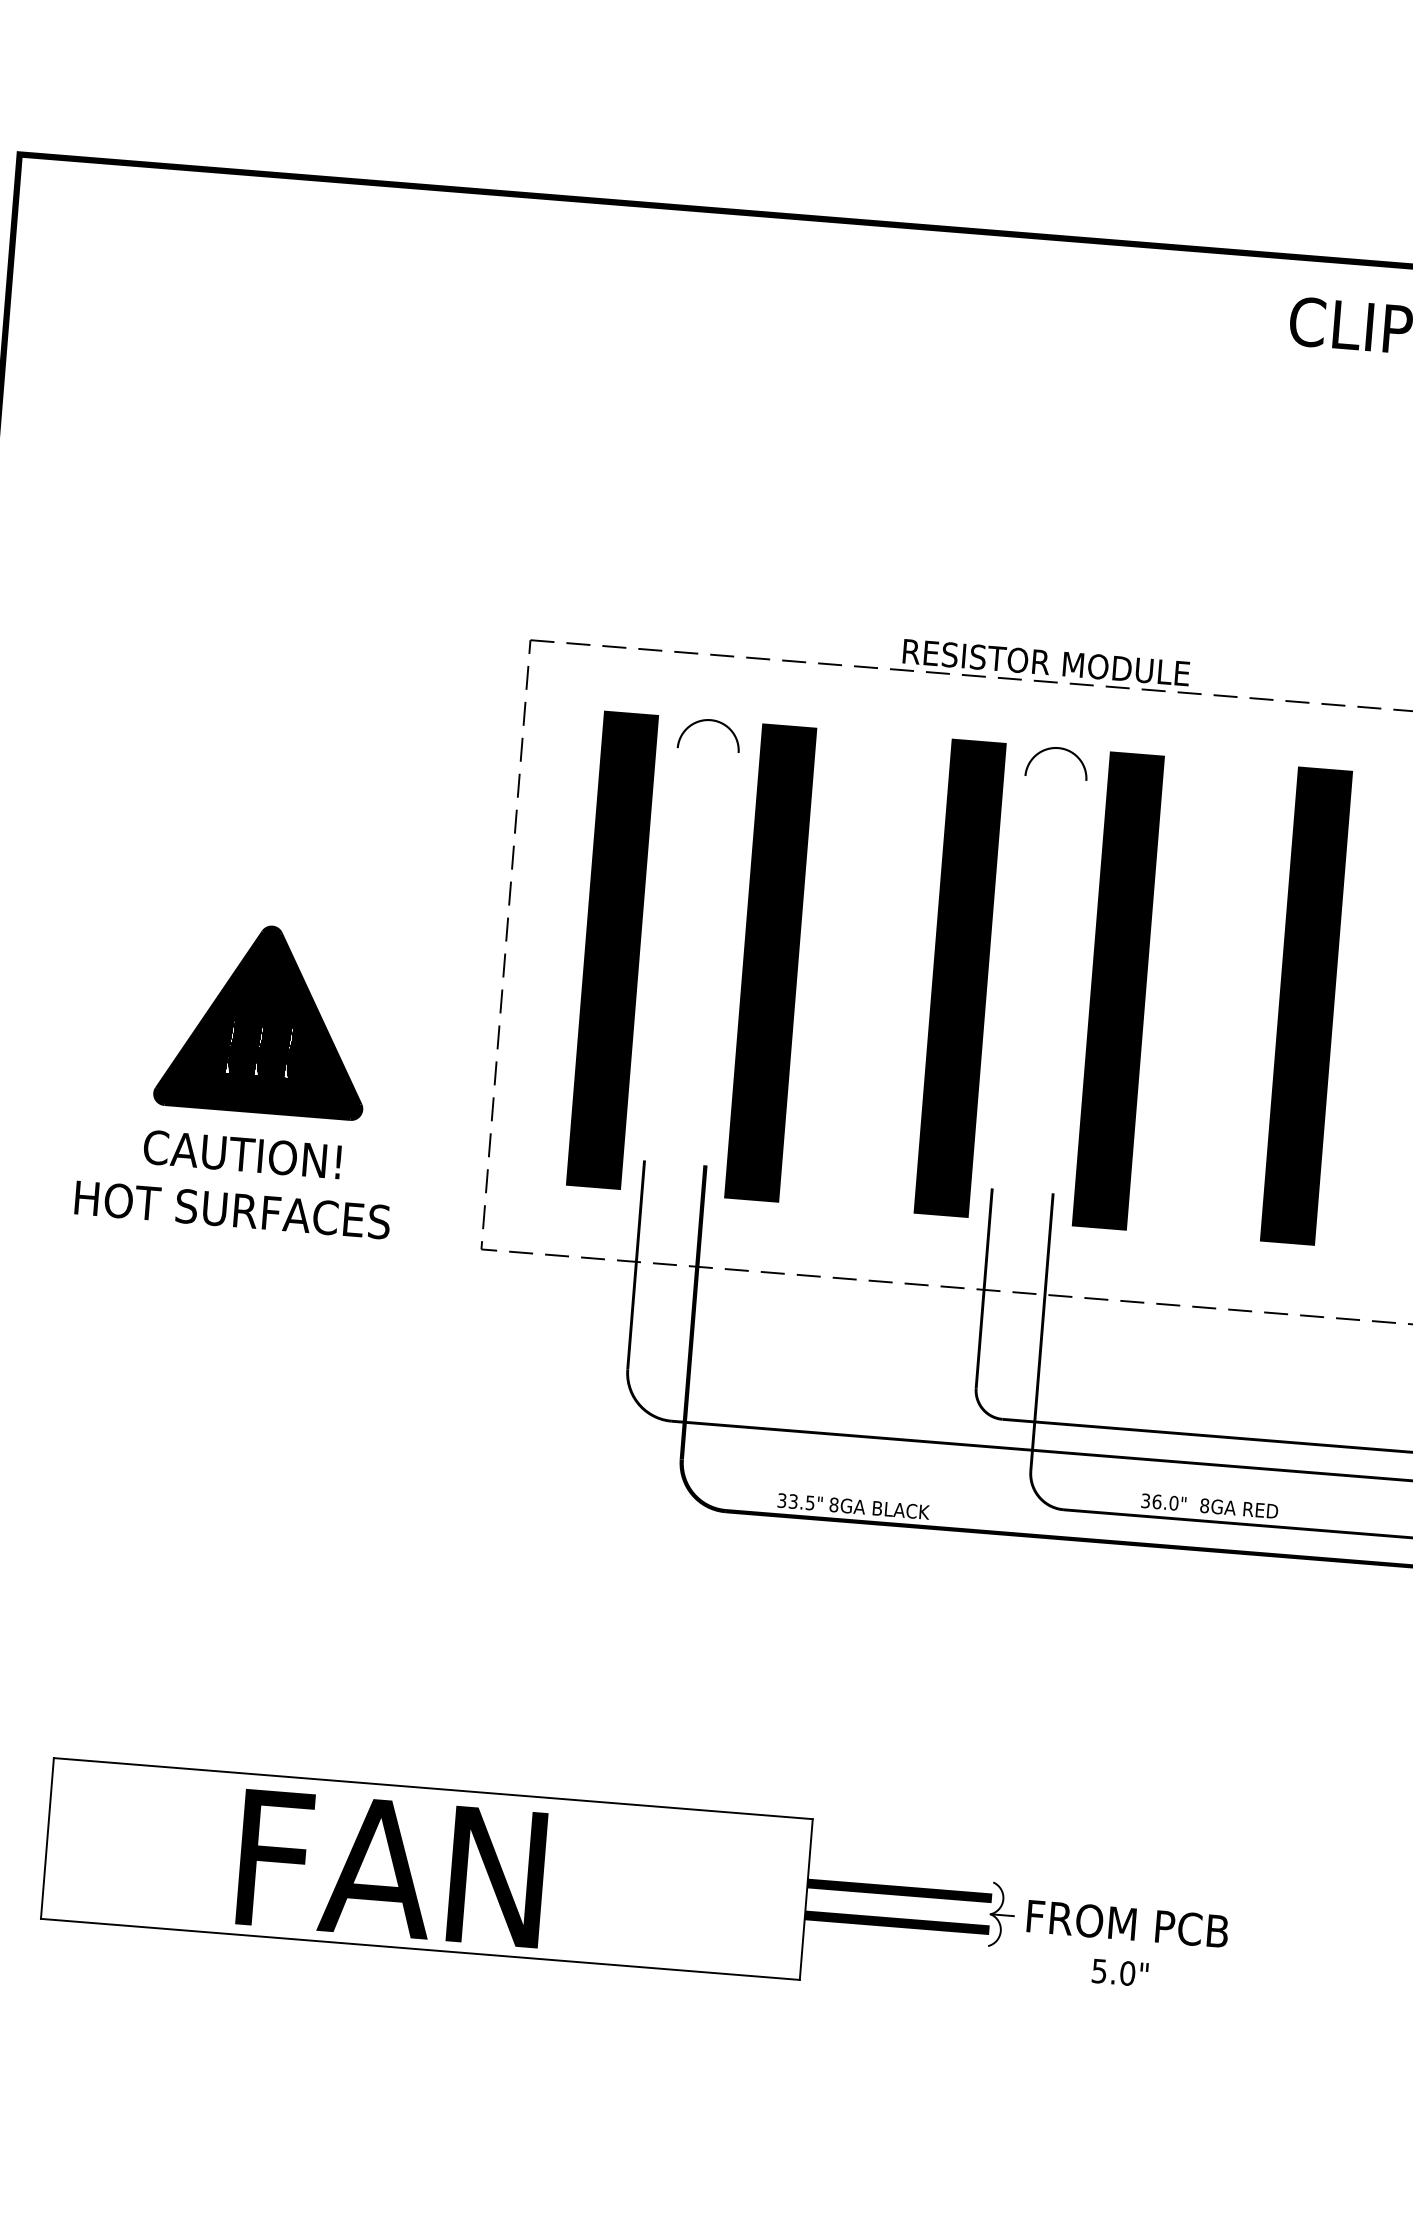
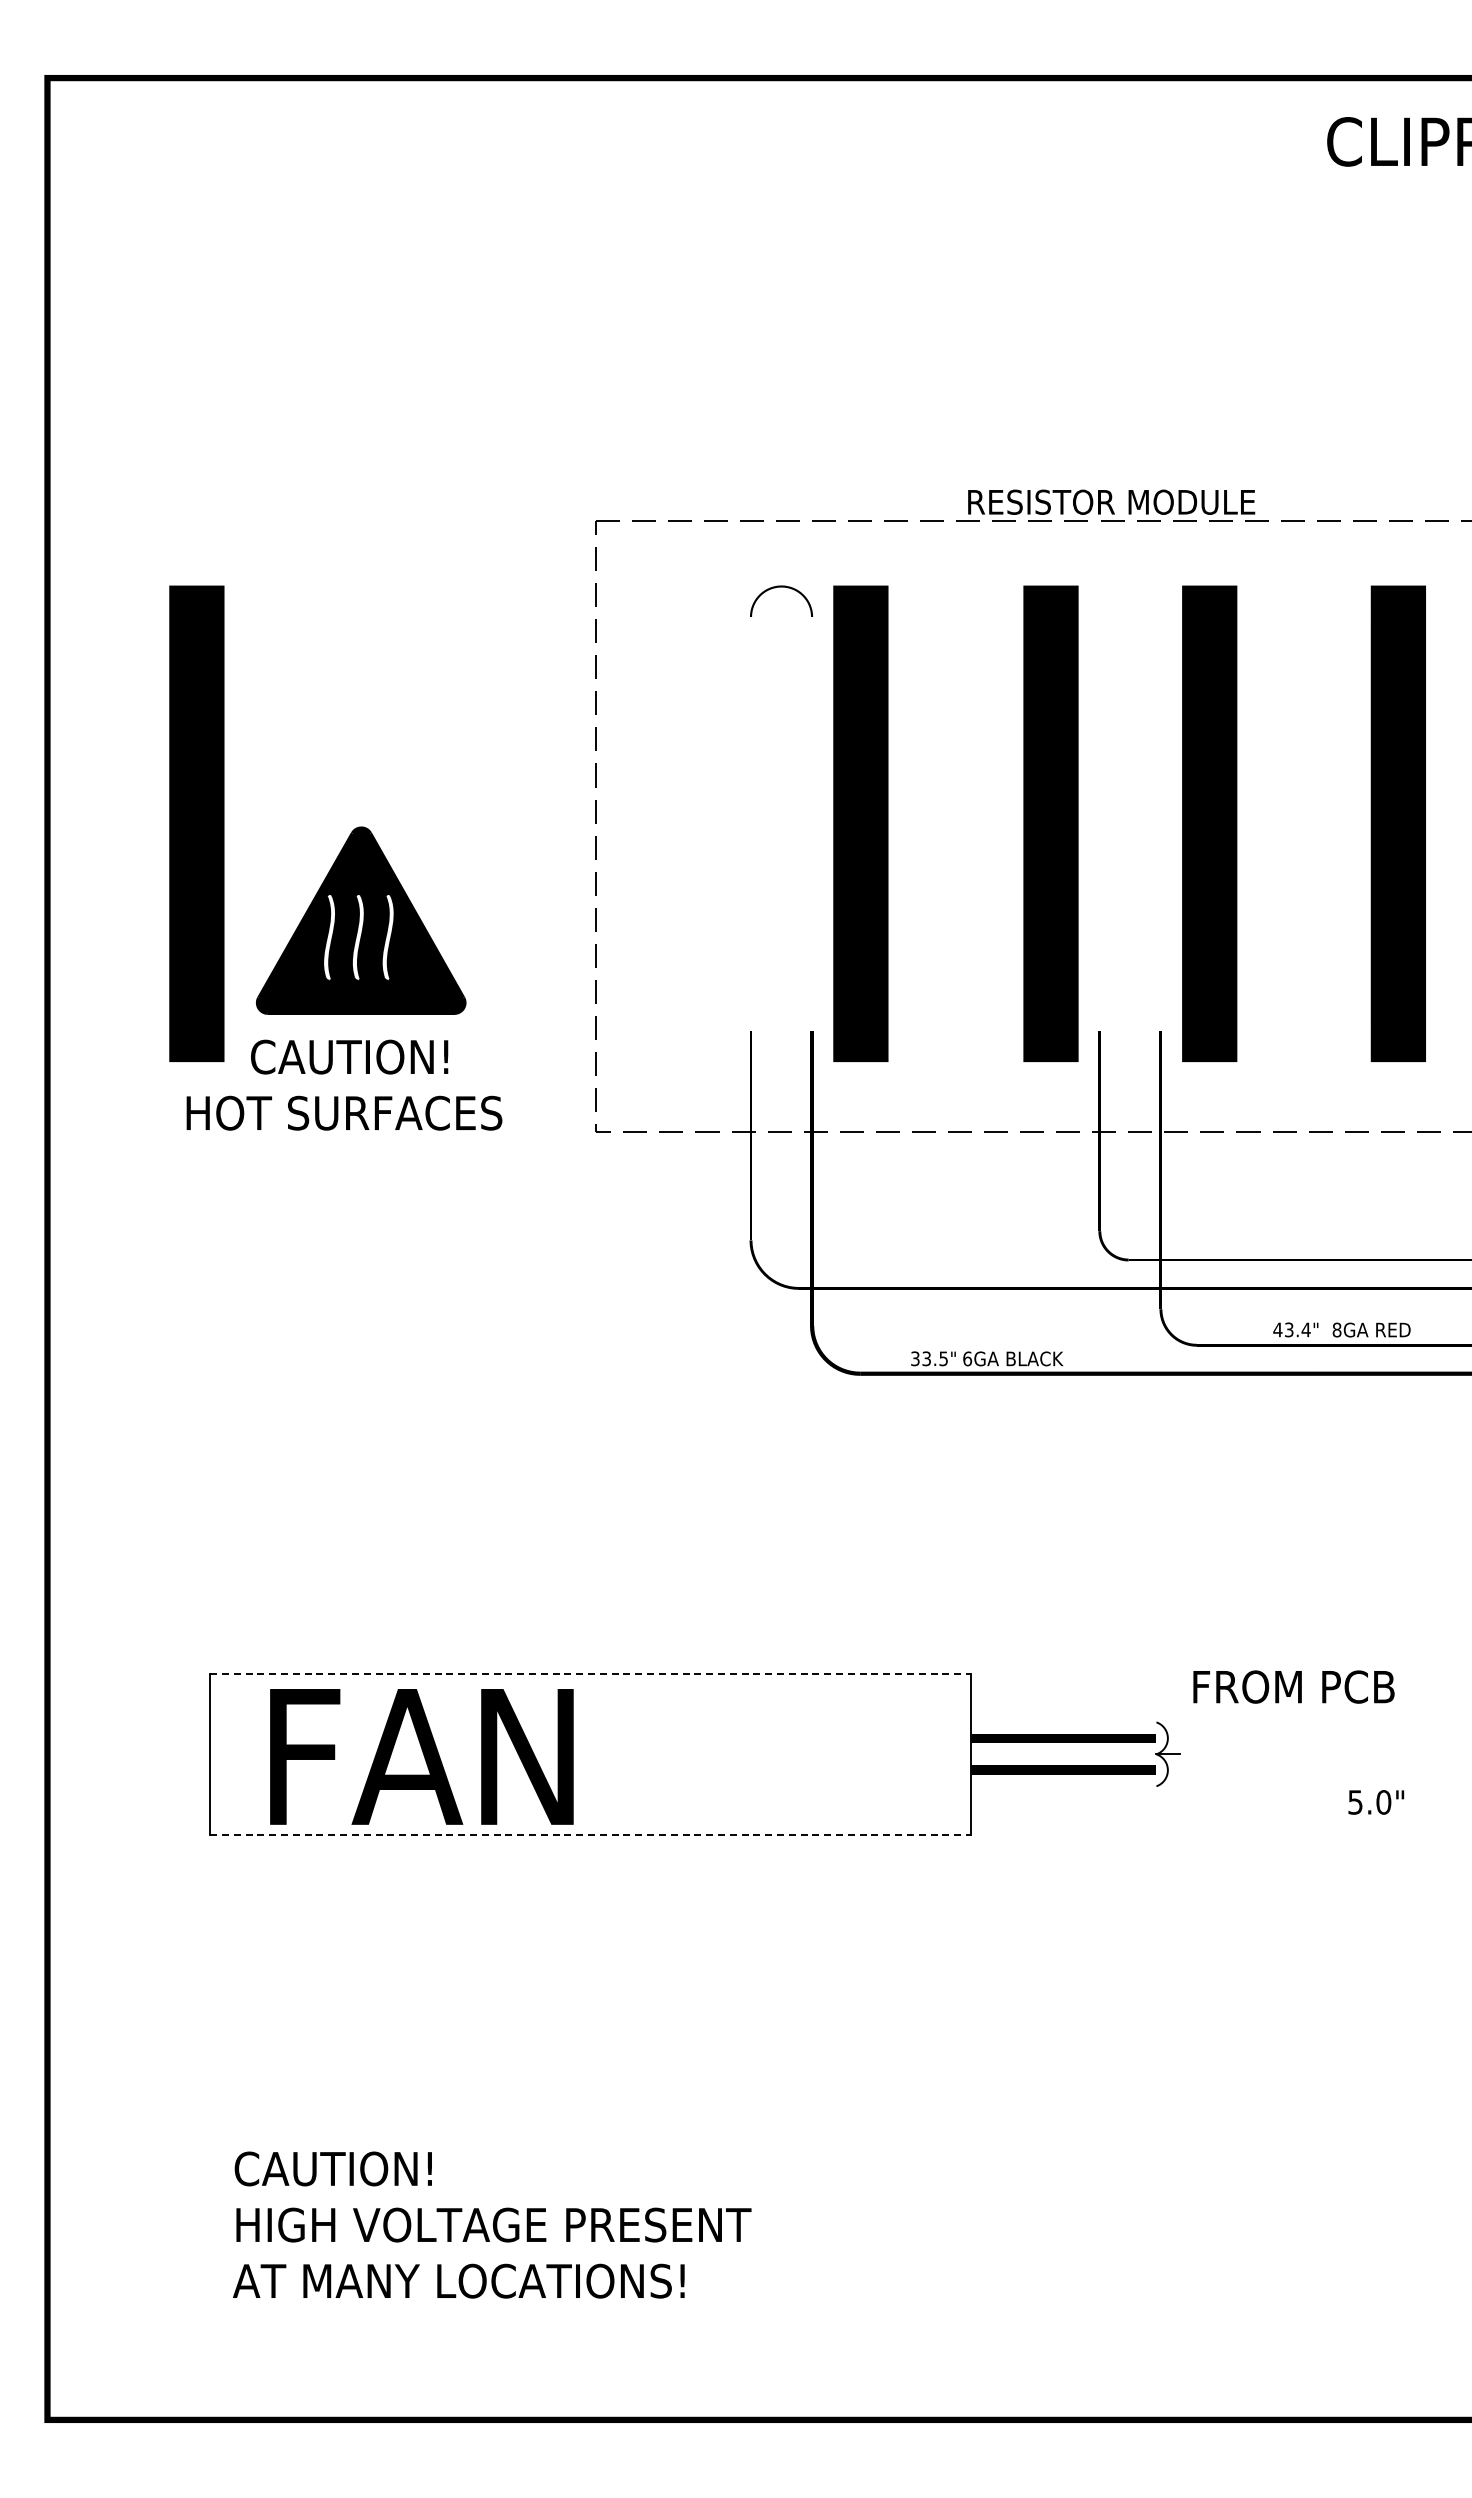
curve: (1057, 749) -> (1129, 587), removed
part: (108, 909) -> (196, 823), added
fill: (611, 949) -> (701, 823), removed
hatch: (231, 1033) -> (329, 937), removed
hatch: (259, 1036) -> (357, 937), removed
hatch: (289, 1038) -> (387, 937), removed
text: (1159, 1501) -> (1291, 1329), 36.0" -> 43.4"
text: (834, 1504) -> (967, 1358), 8GA -> 6GA
line: (433, 1788) -> (590, 1673), solid -> dashed
text: (391, 1868) -> (421, 1756), moved
text: (1127, 1923) -> (1293, 1686), moved
line: (420, 1949) -> (590, 1835), solid -> dashed
text: (1120, 1973) -> (1376, 1802), moved

